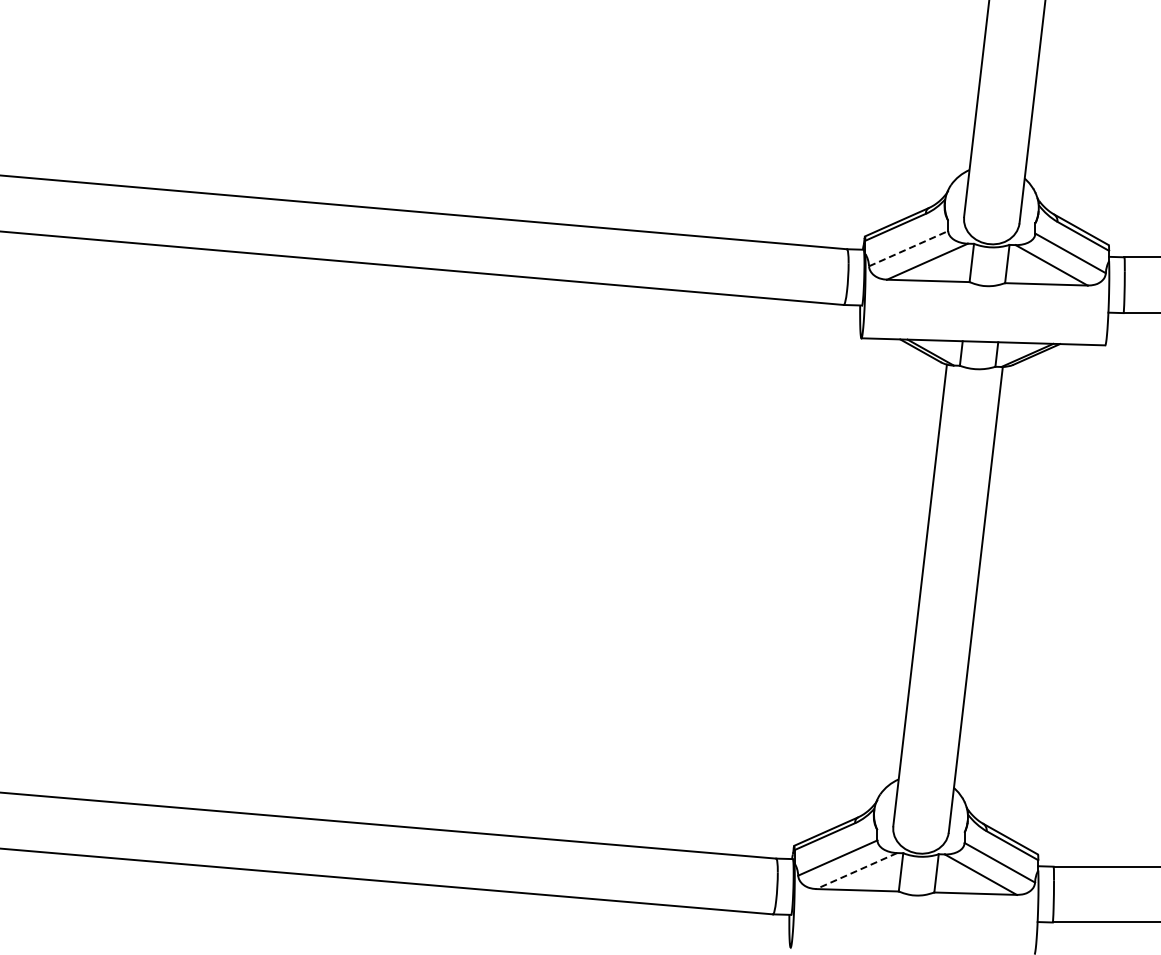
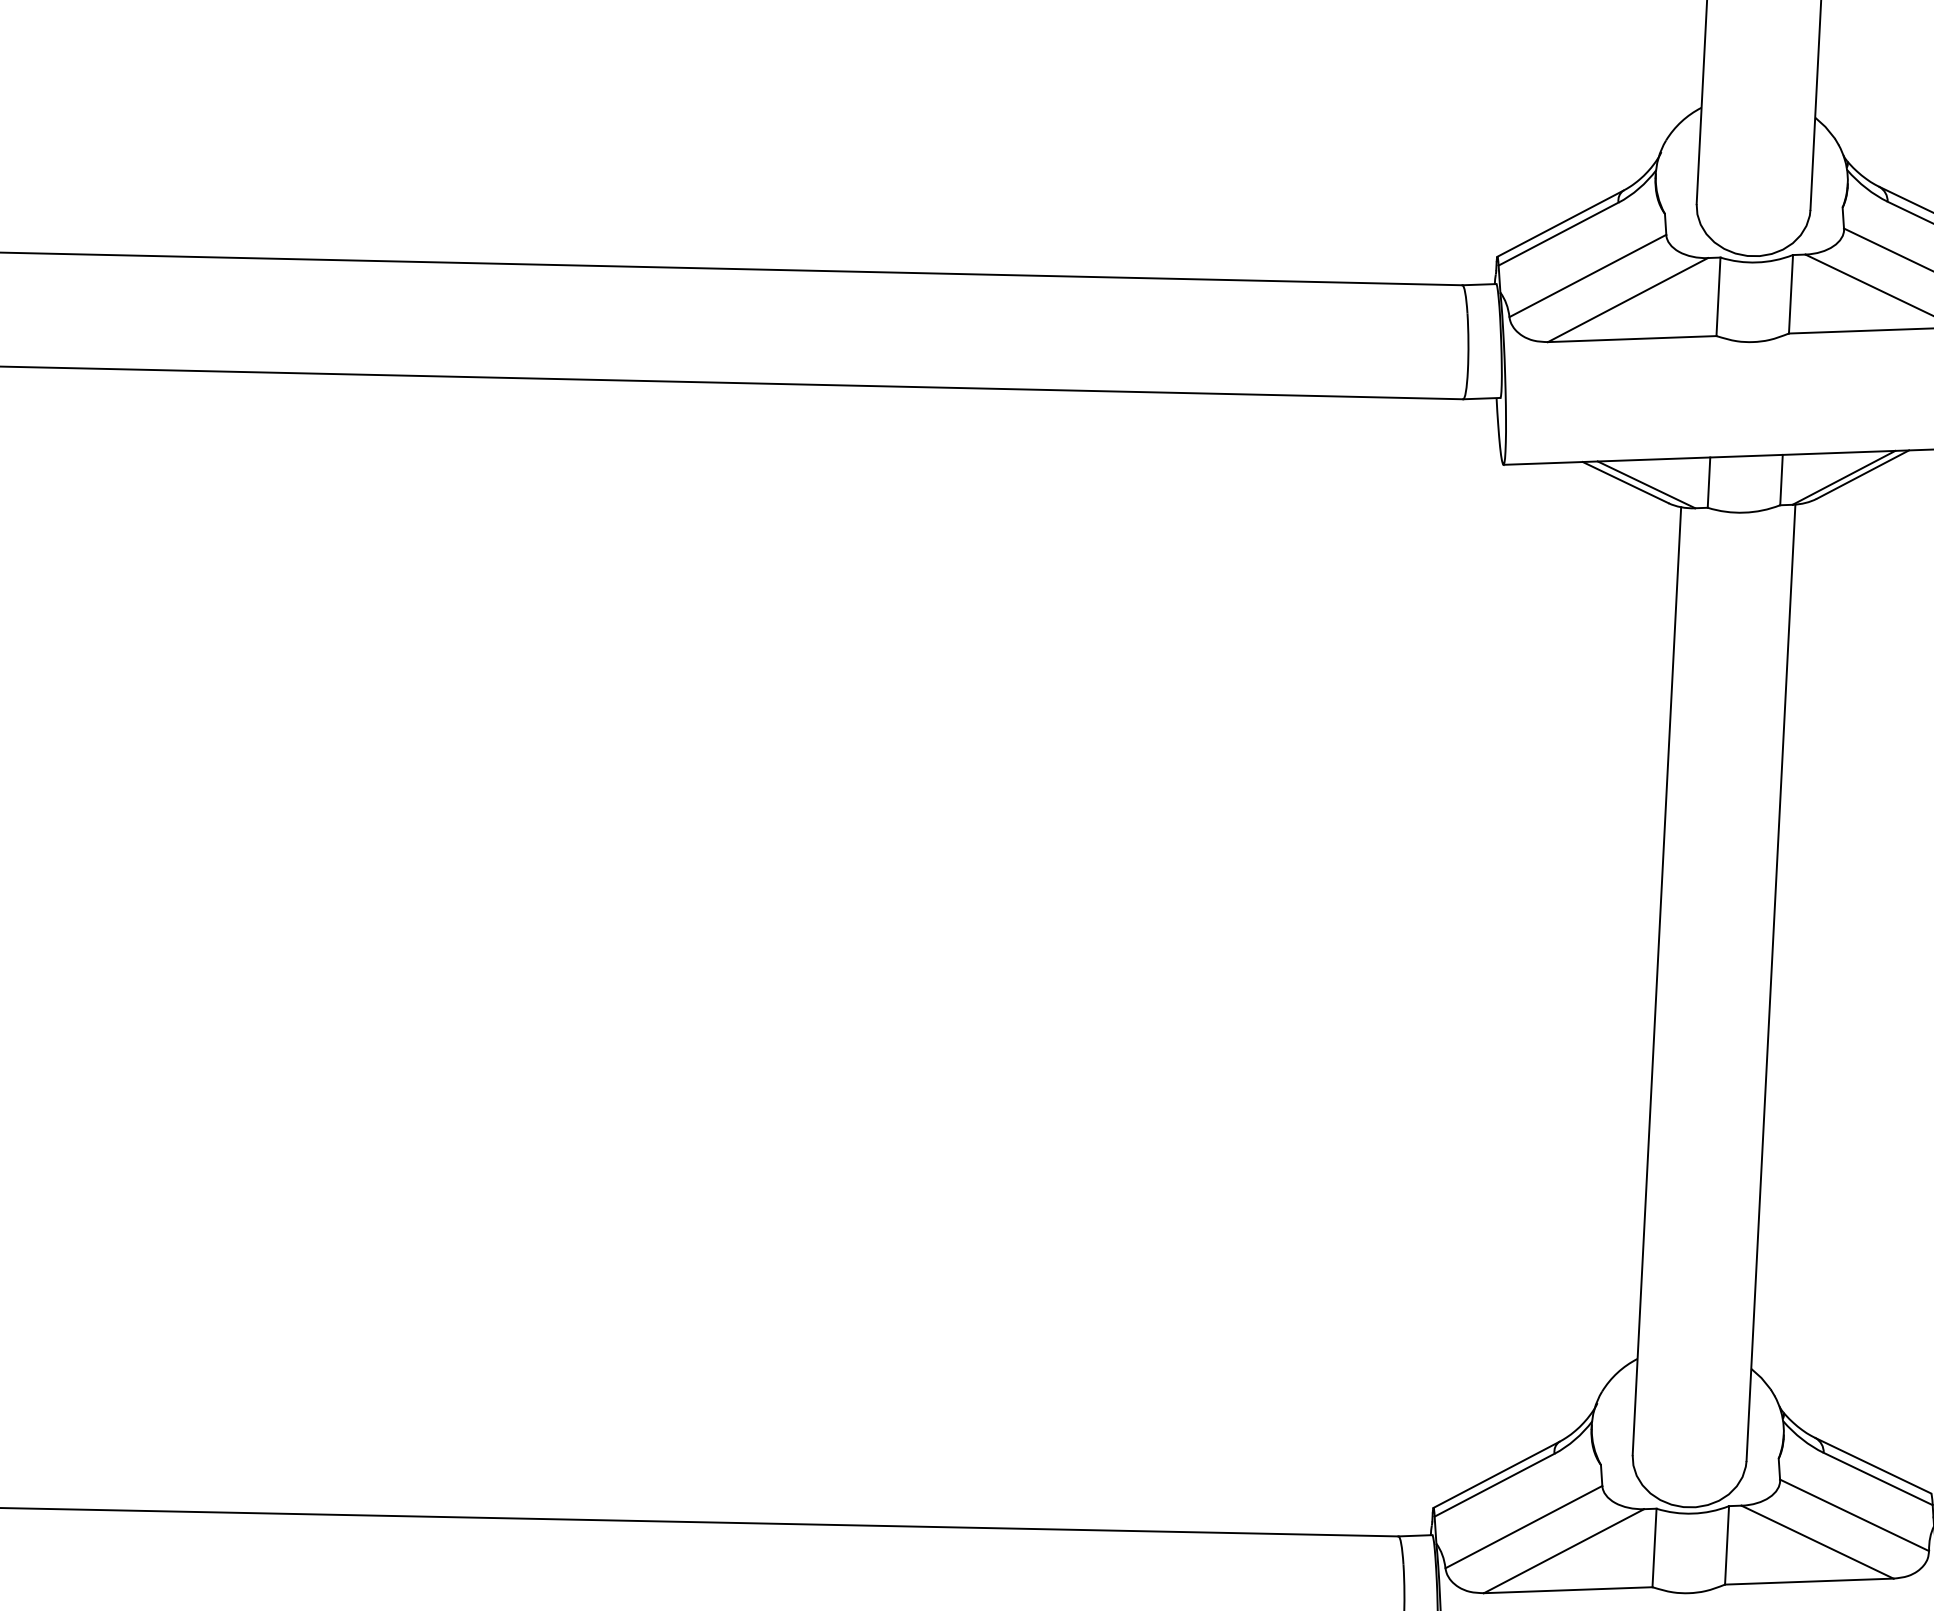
line: (909, 248) -> (1589, 275), dashed -> solid
line: (856, 871) -> (1563, 1552), dashed -> solid

